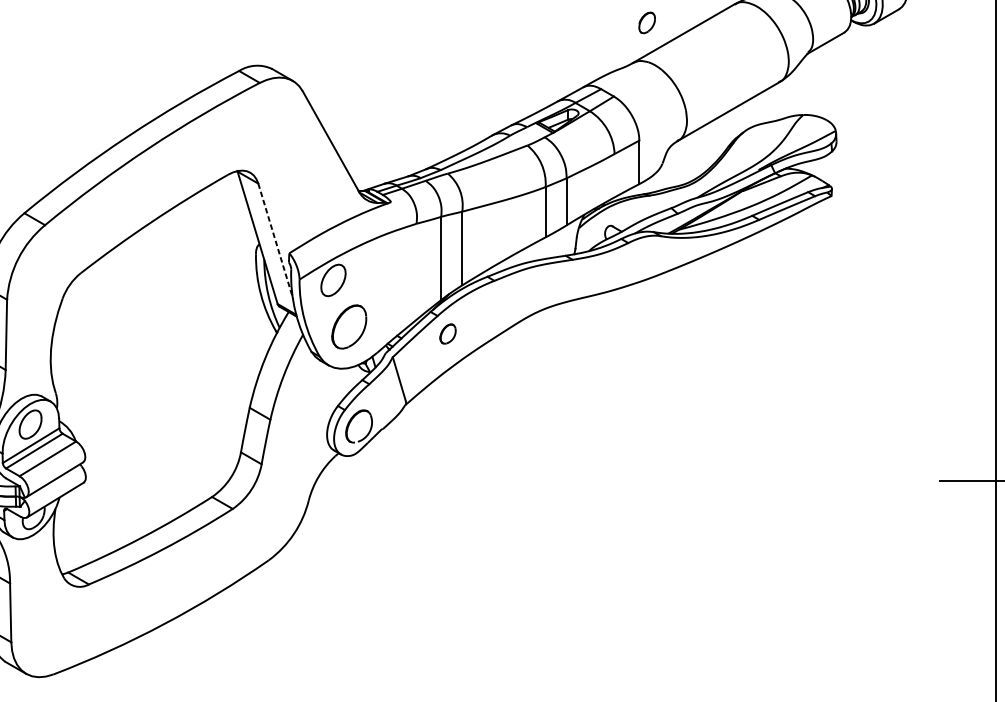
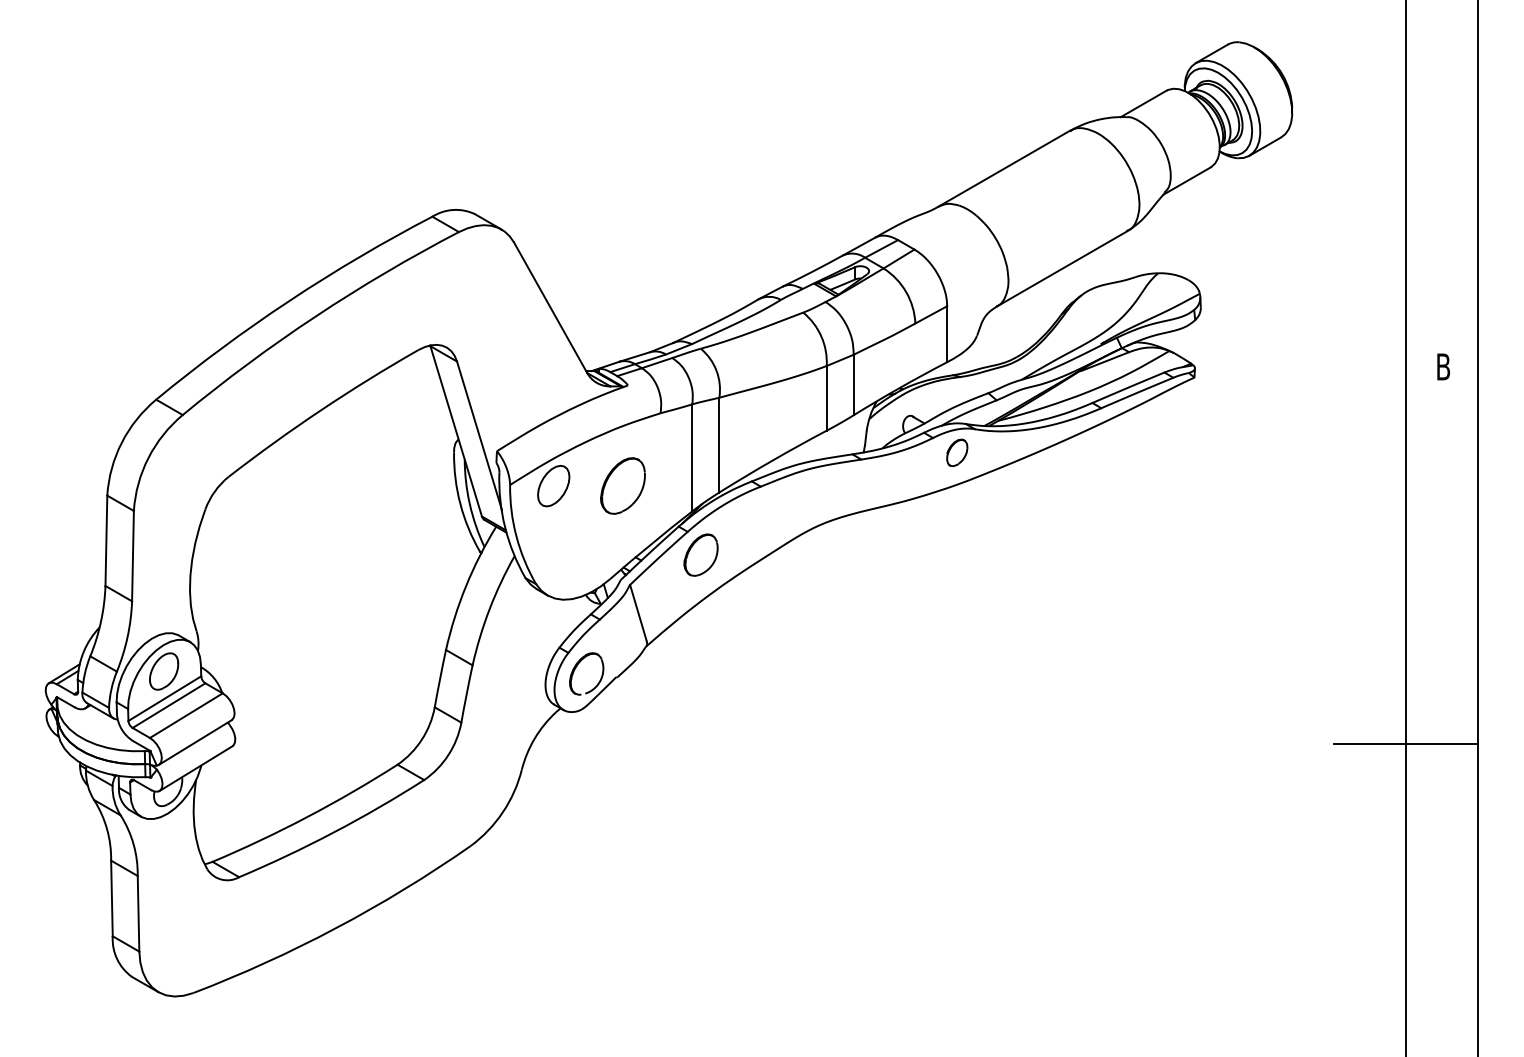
part: (647, 22) -> (957, 452), moved
line: (275, 241) -> (479, 435), dashed -> solid
part: (348, 326) -> (622, 485), moved
part: (447, 333) -> (700, 554), size x1.67

